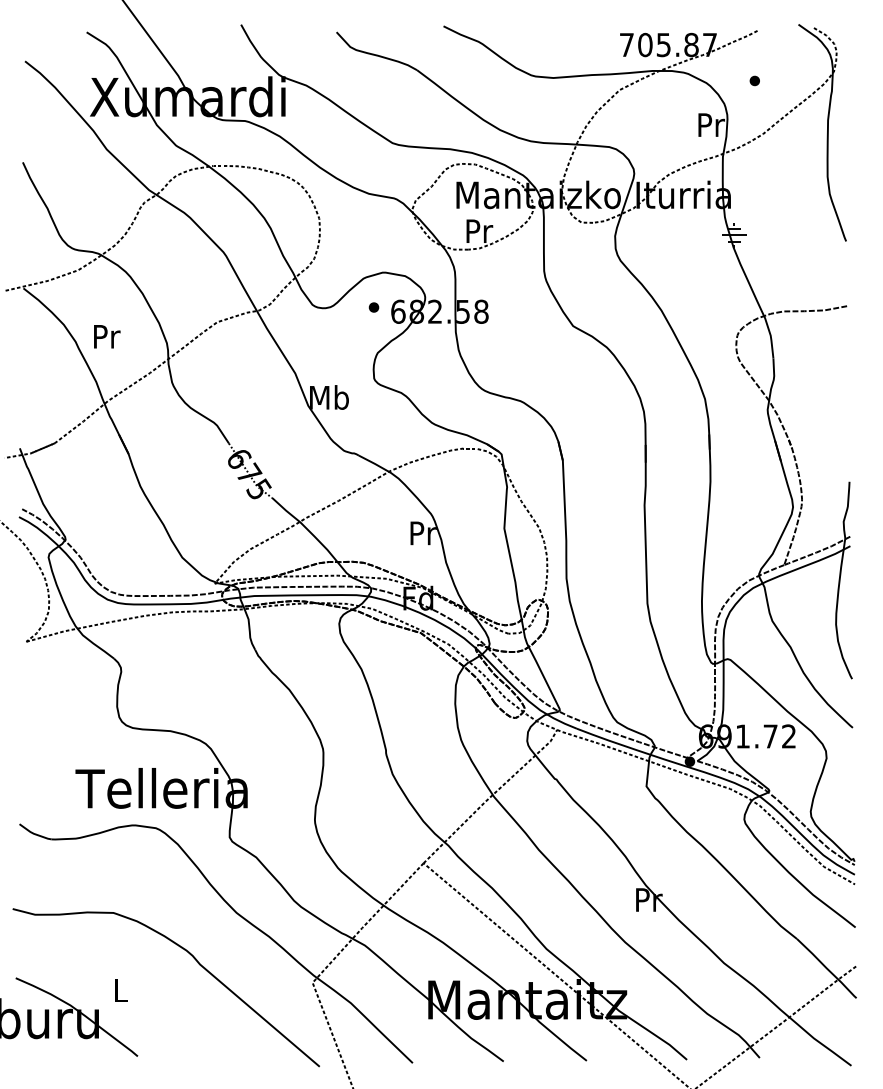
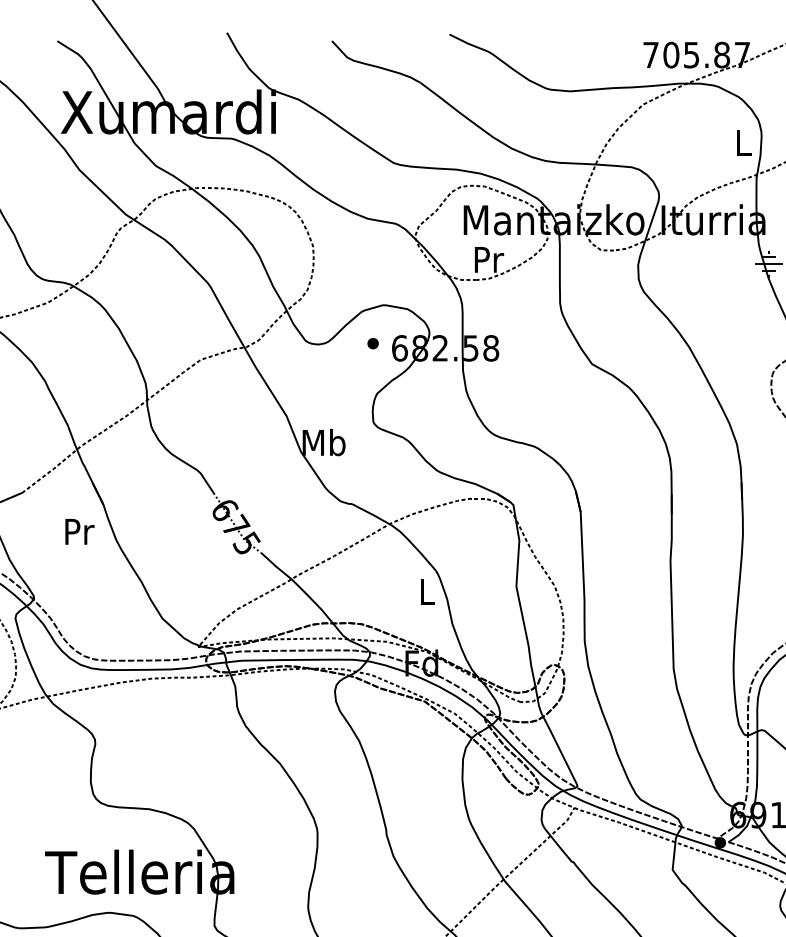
text: (711, 124) -> (744, 142), Pr -> L
text: (107, 336) -> (80, 531), moved
text: (423, 533) -> (427, 592), Pr -> L

